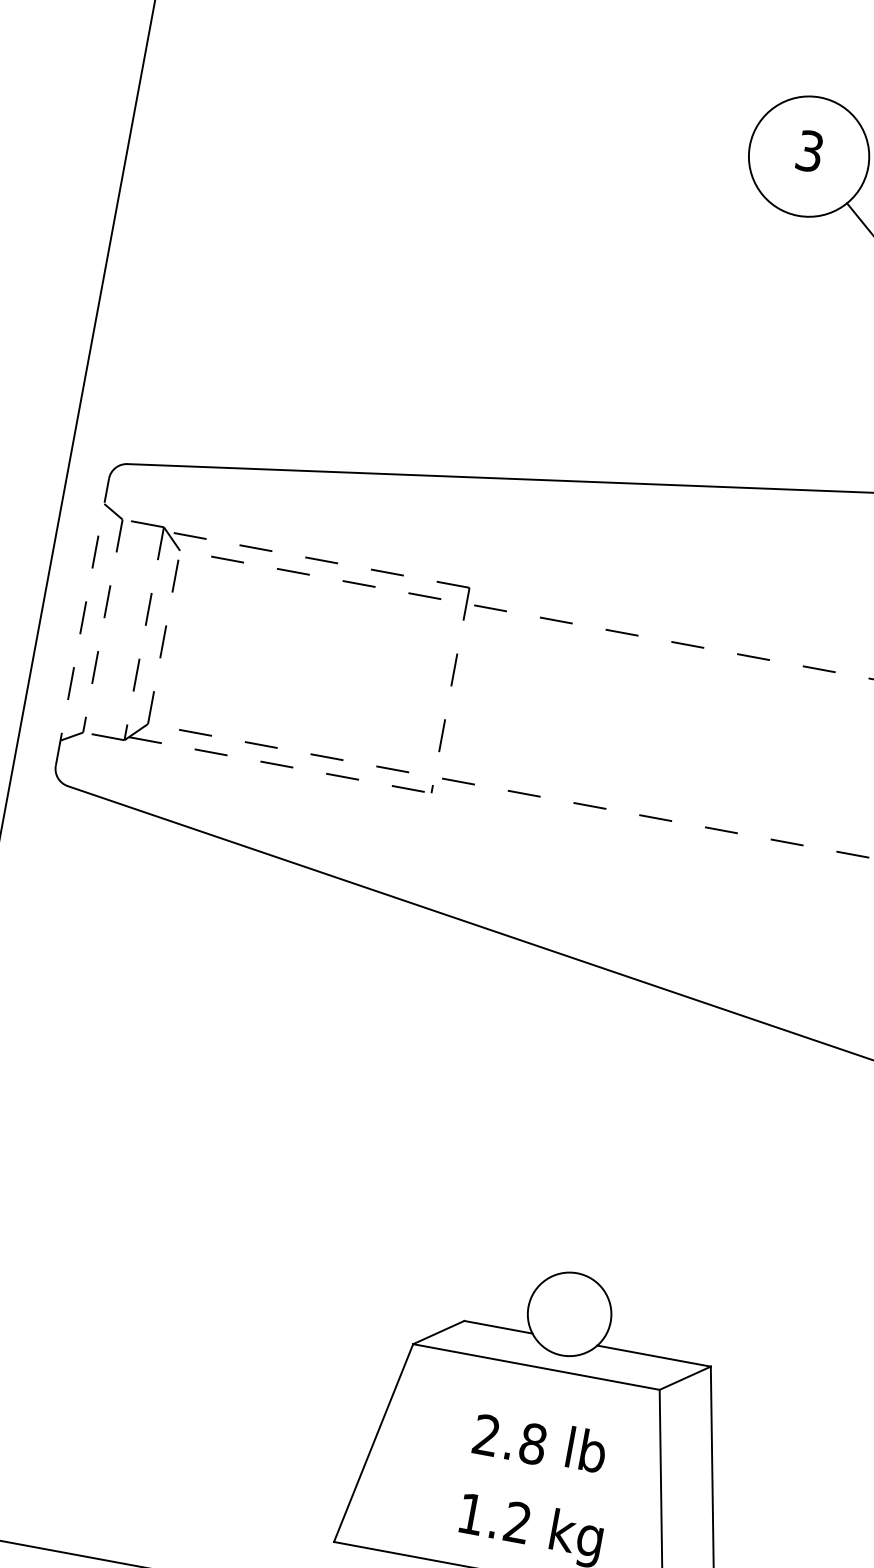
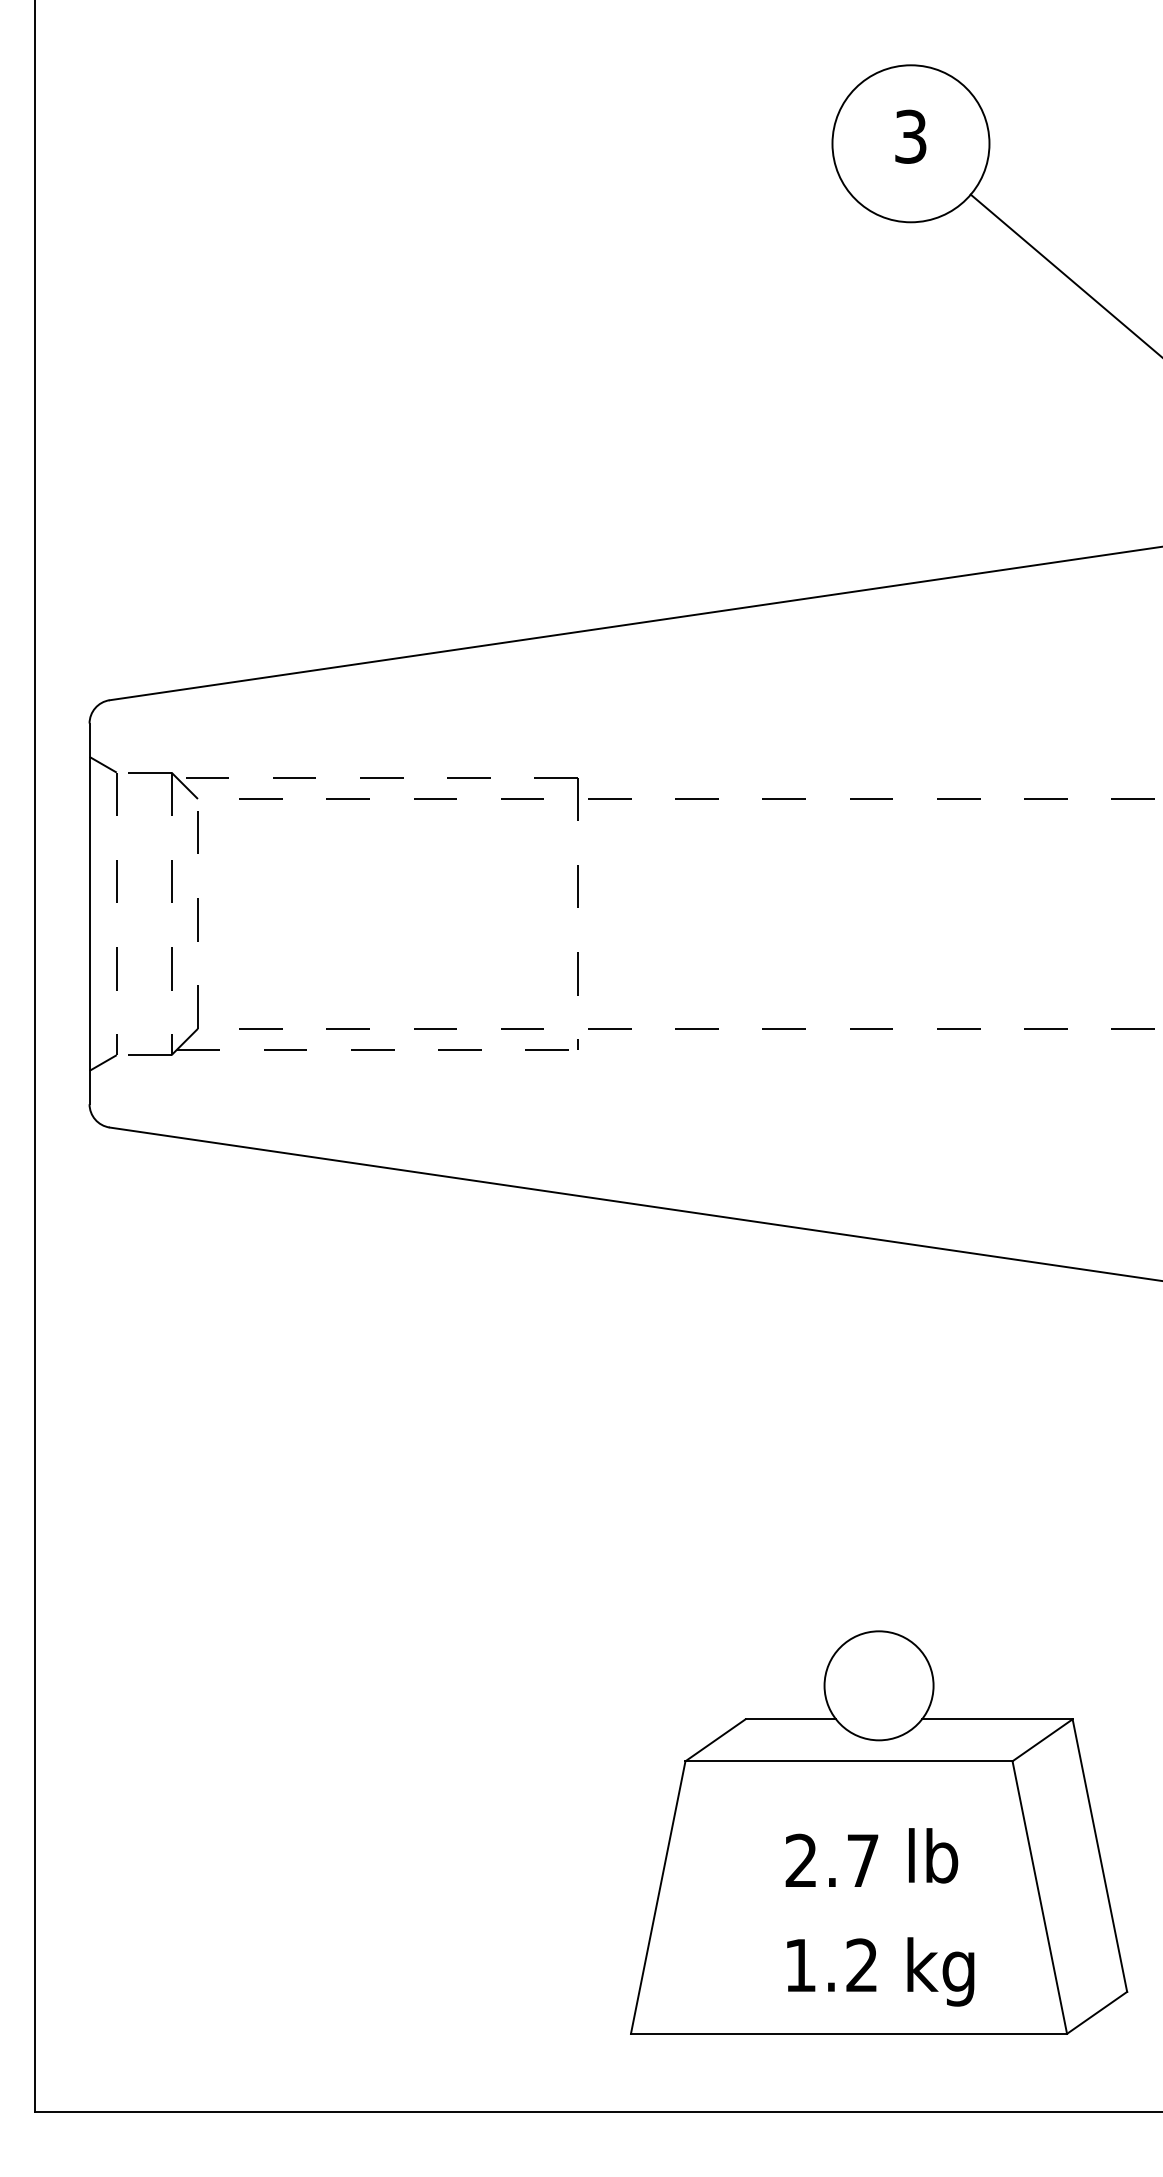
line: (82, 621) -> (89, 913), dashed -> solid
text: (533, 1443) -> (863, 1860), 2.8 -> 2.7

